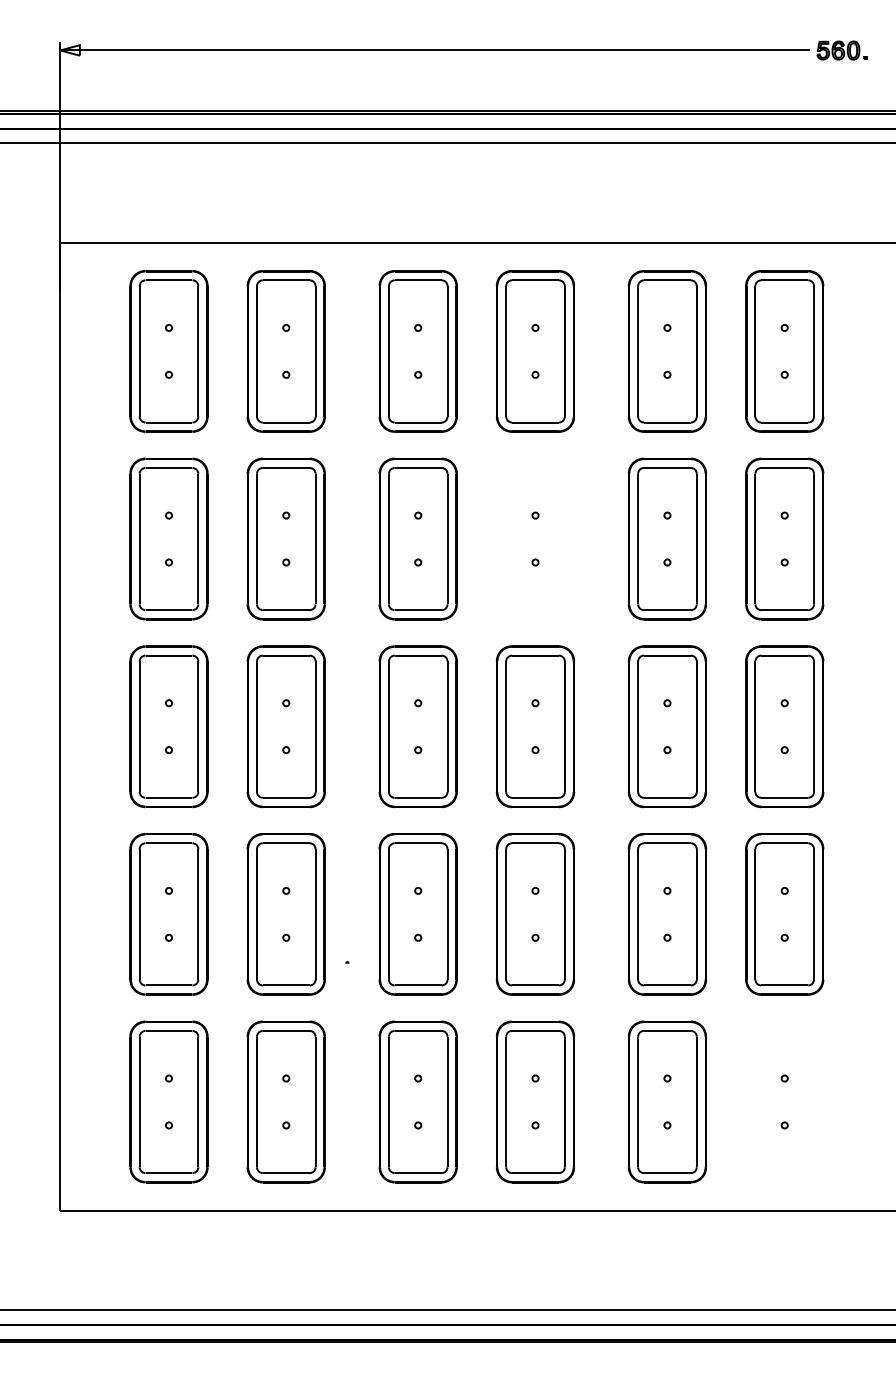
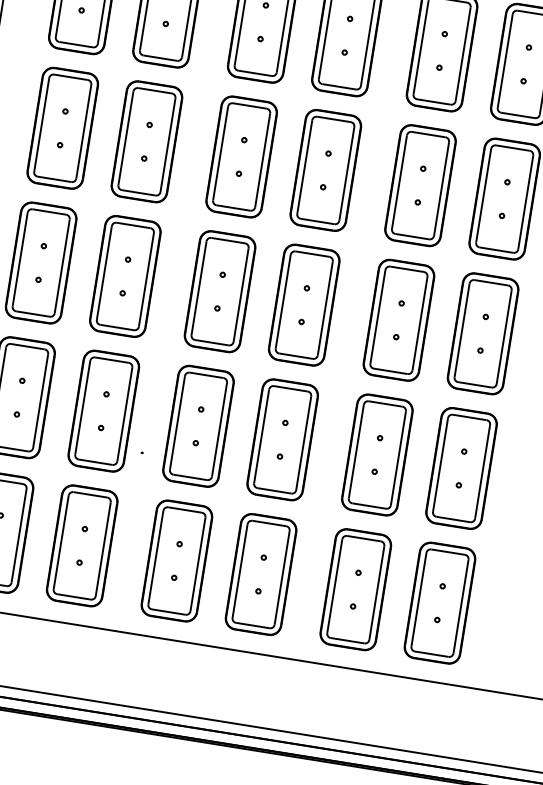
part: (535, 538) -> (325, 170), added
part: (784, 1101) -> (439, 602), added

